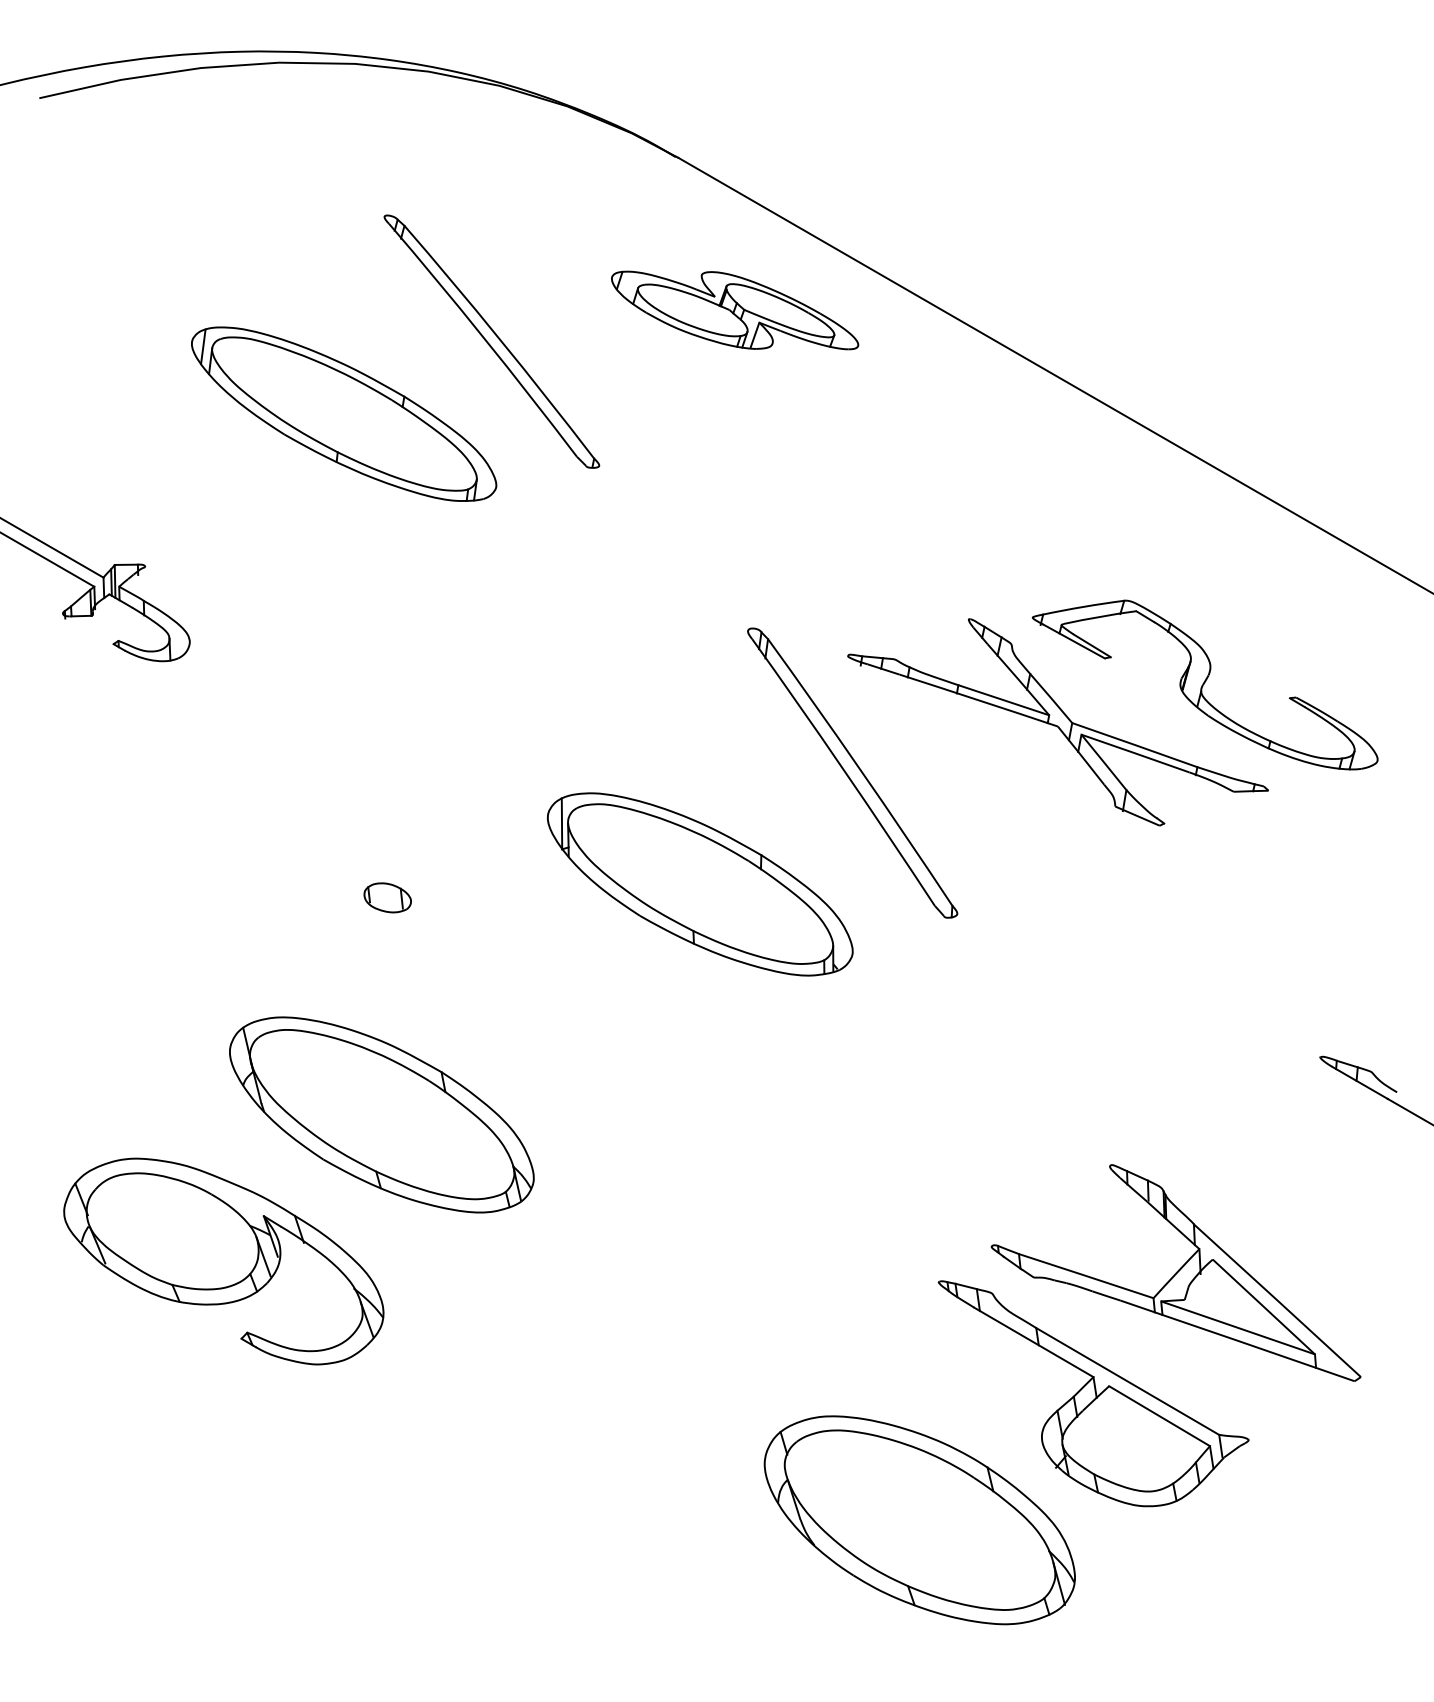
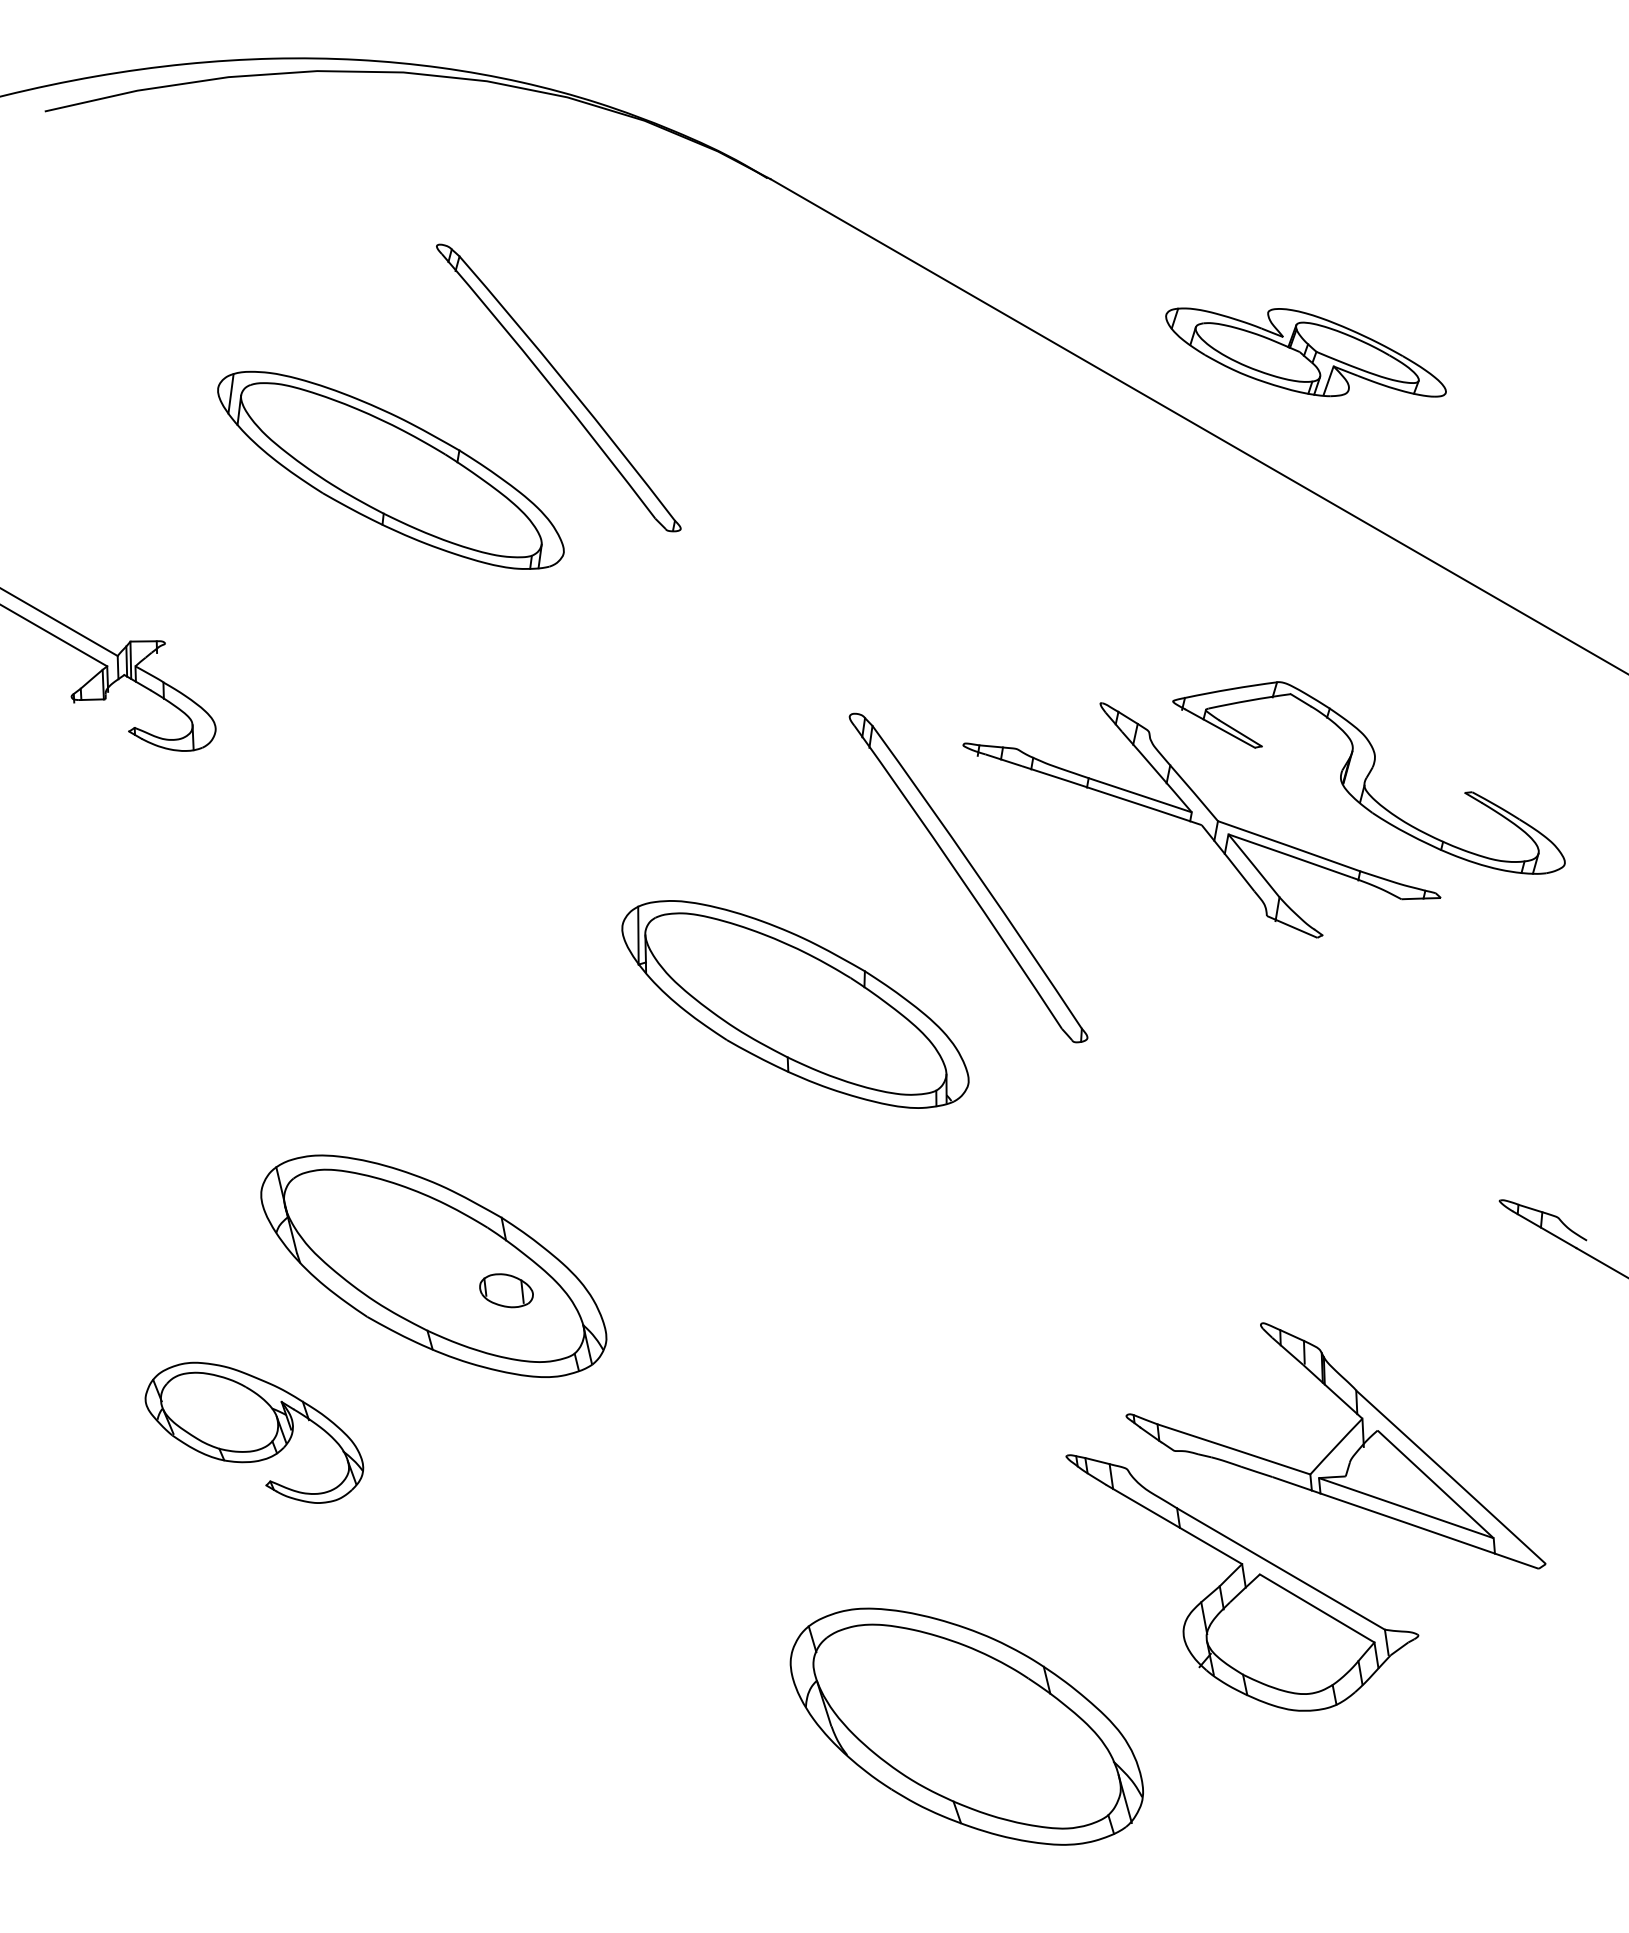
part: (734, 310) -> (1305, 352), moved
part: (387, 897) -> (506, 1290), moved
part: (223, 1261) -> (254, 1432), size x0.6
part: (919, 1520) -> (966, 1726), moved

